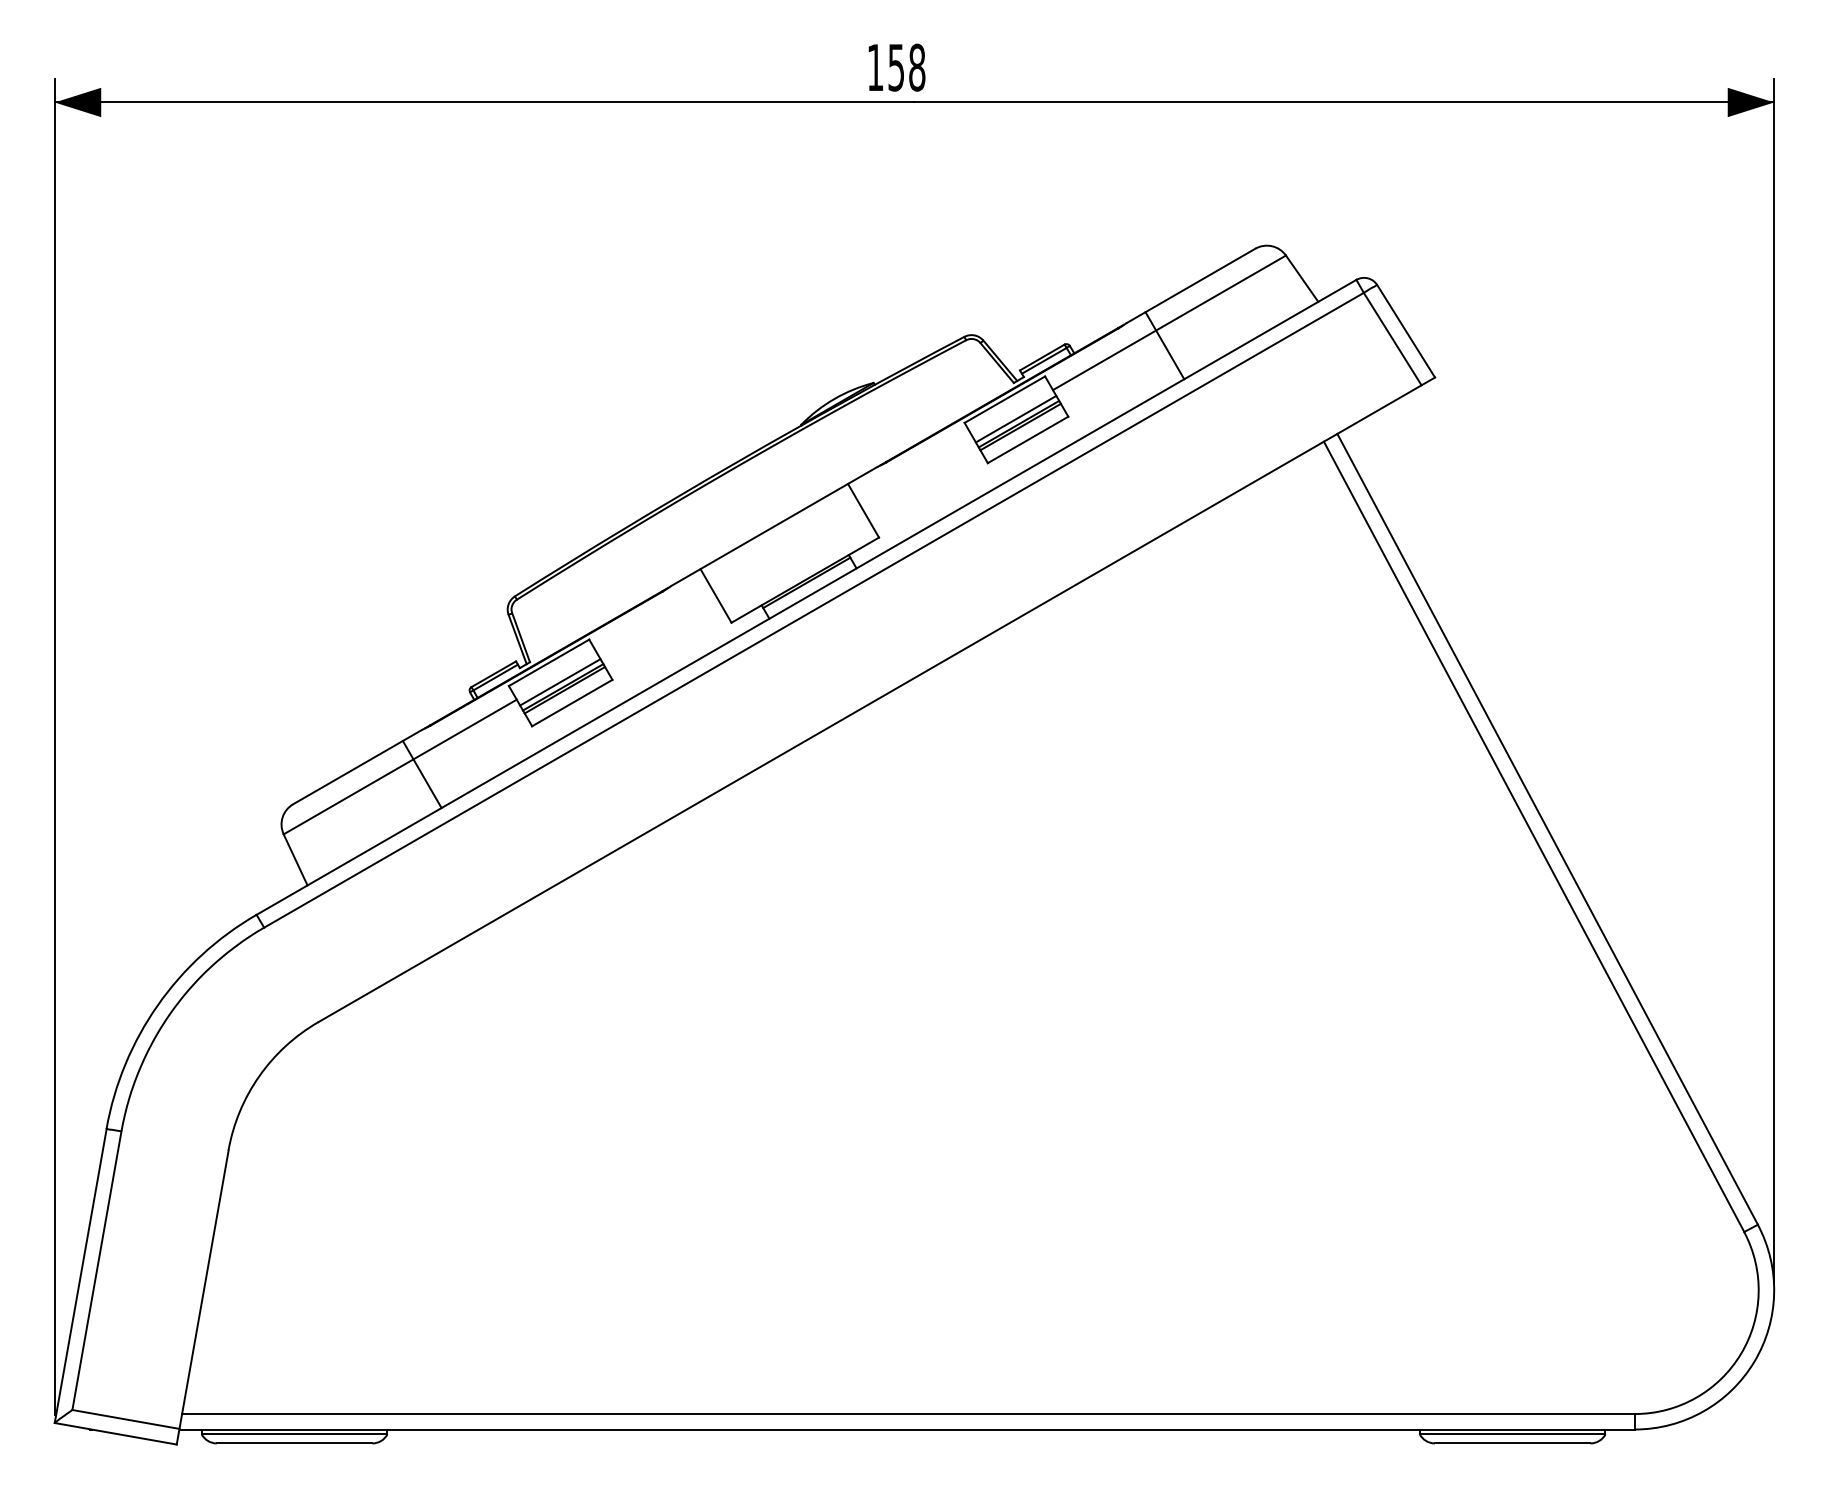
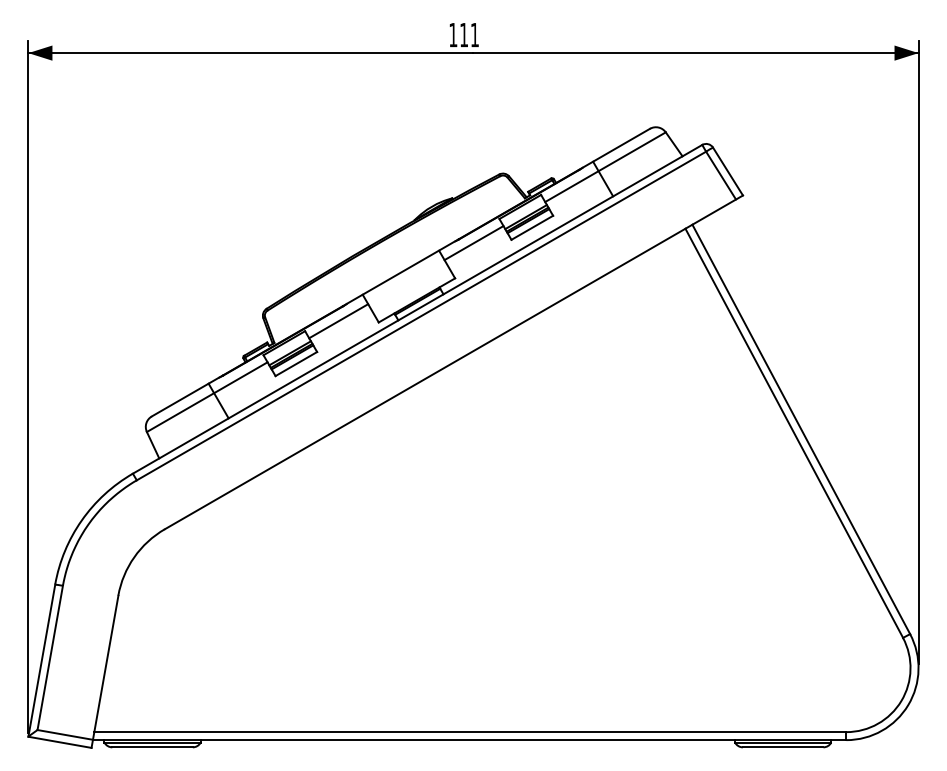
text: (906, 66) -> (469, 34), 158 -> 111
line: (914, 470) -> (473, 243), added
line: (653, 620) -> (338, 321), added

